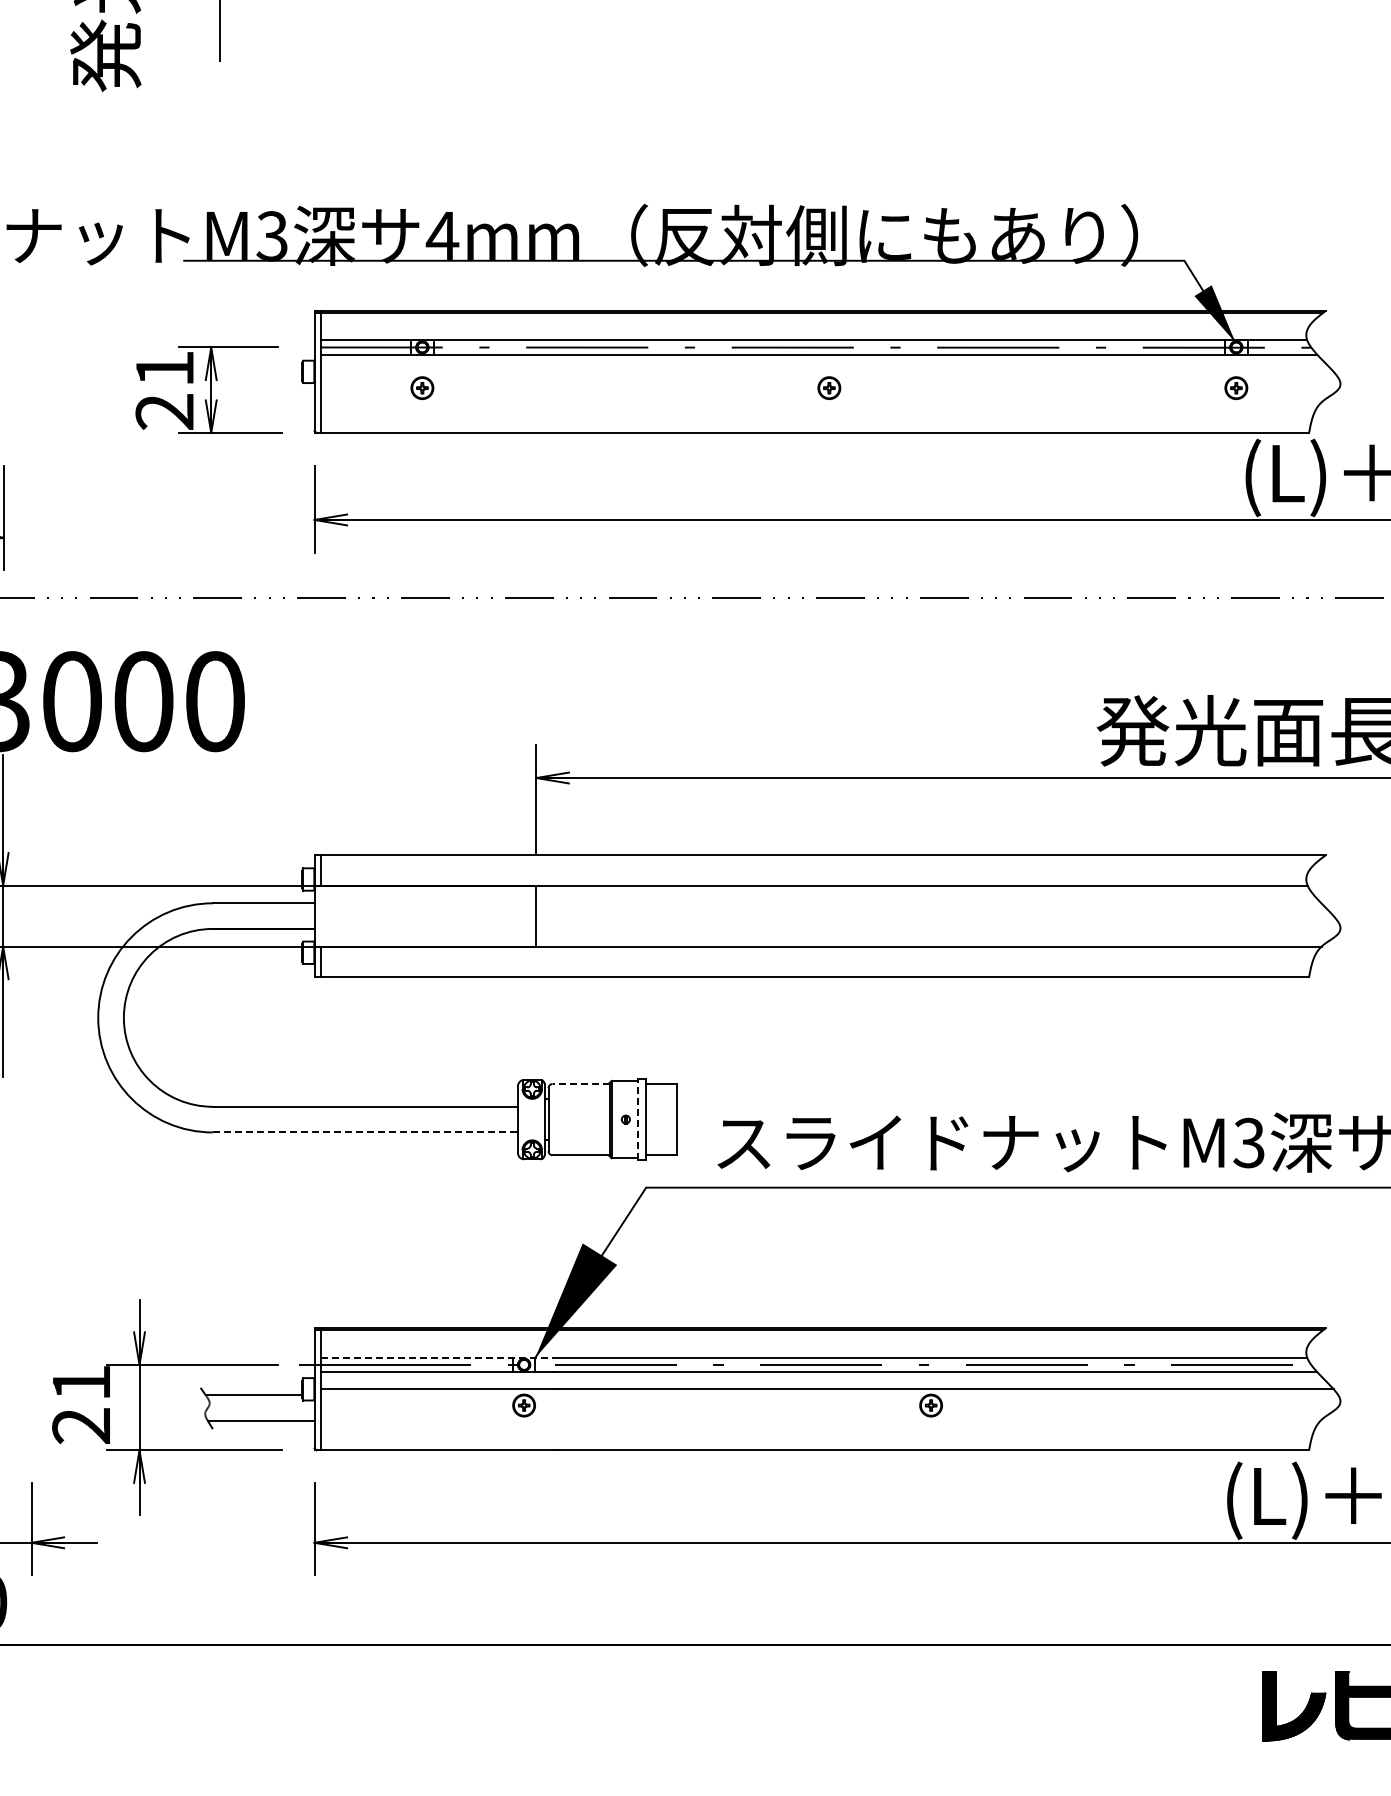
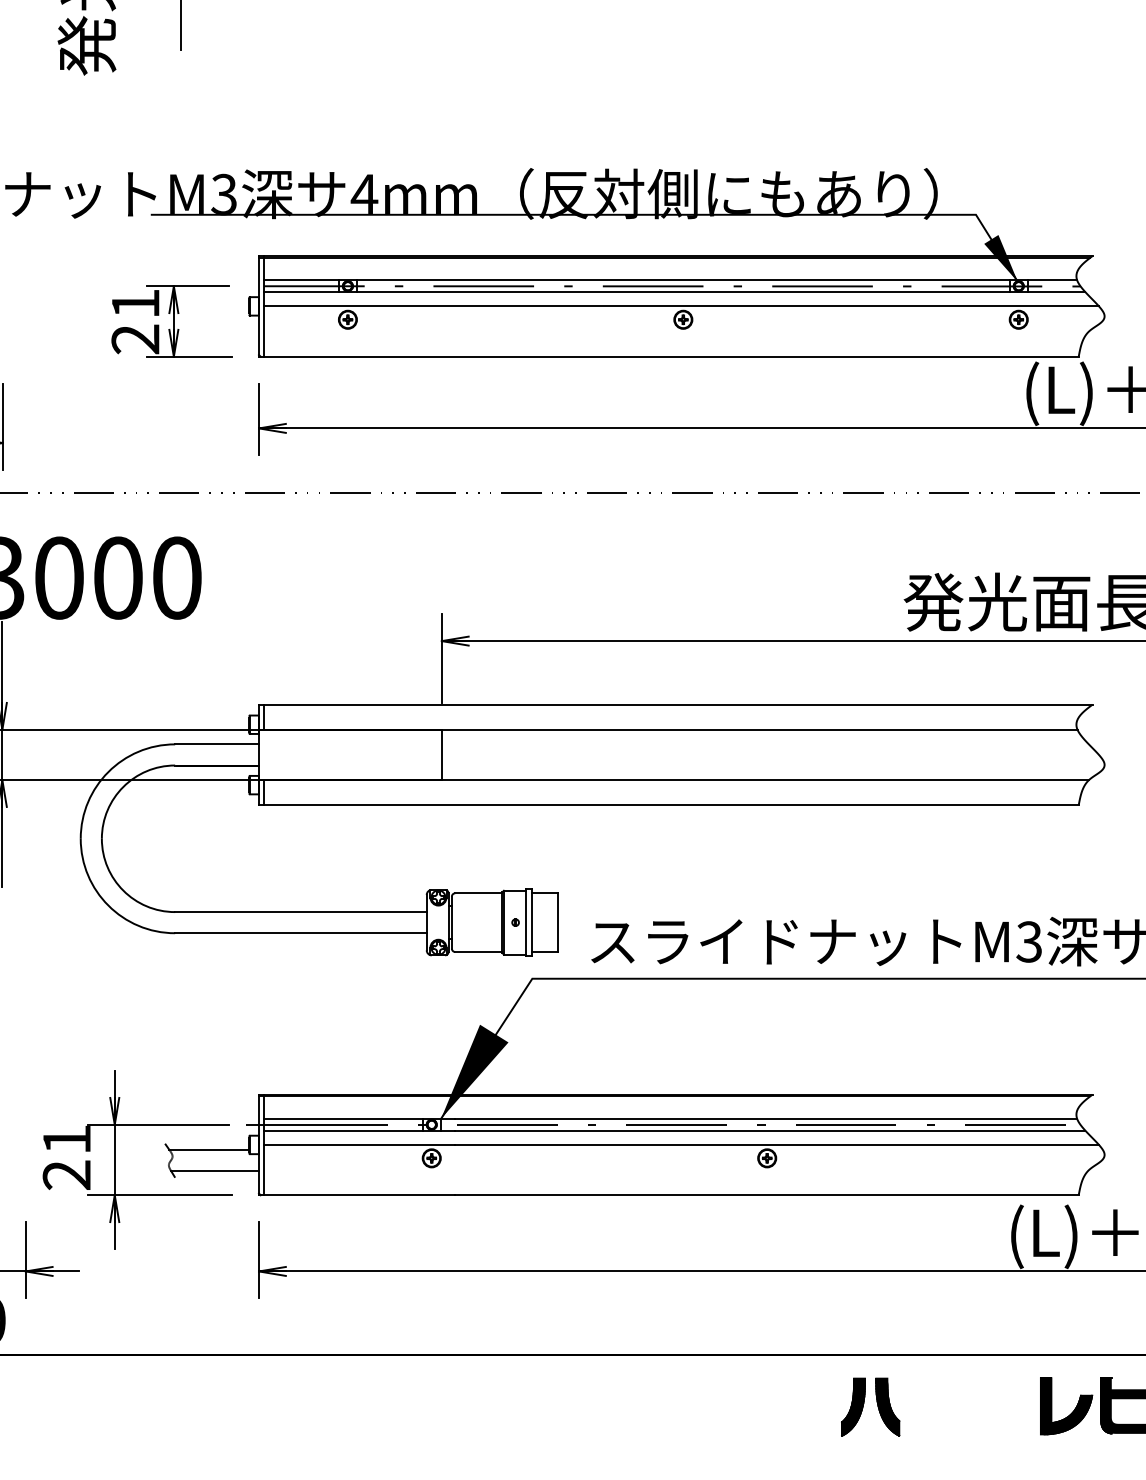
line: (826, 371) -> (680, 306), added
line: (580, 1084) -> (478, 893), dashed -> solid
line: (638, 1119) -> (526, 922), dashed -> solid
line: (365, 1132) -> (301, 933), dashed -> solid
line: (436, 1357) -> (359, 1118), dashed -> solid
part: (1048, 1705) -> (863, 1405), added

